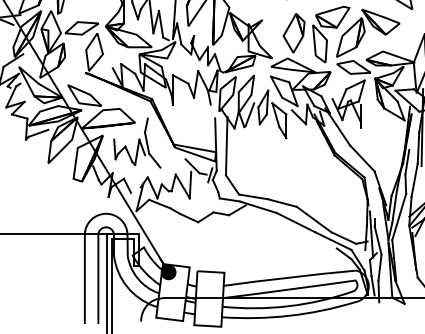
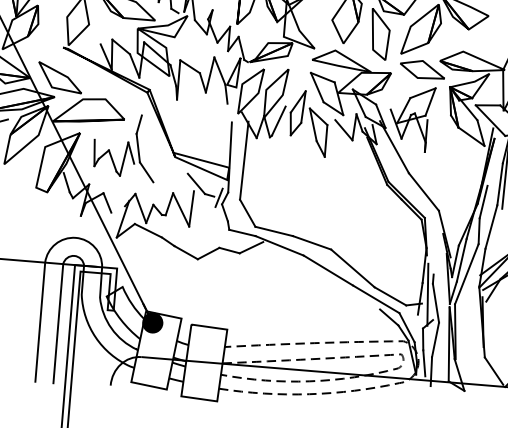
line: (368, 287) -> (418, 365), solid -> dashed
line: (354, 290) -> (398, 367), solid -> dashed

